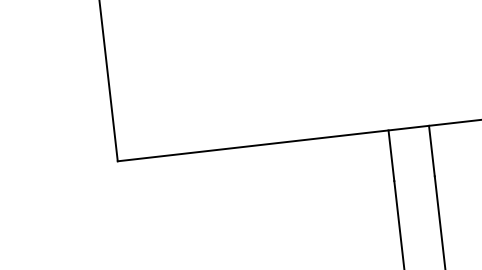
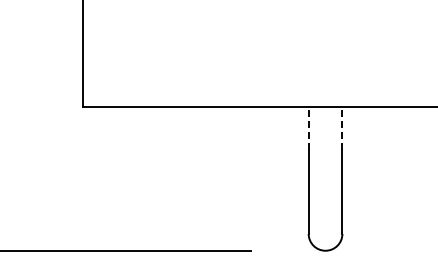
line: (431, 150) -> (342, 127), solid -> dashed
line: (391, 154) -> (308, 127), solid -> dashed

